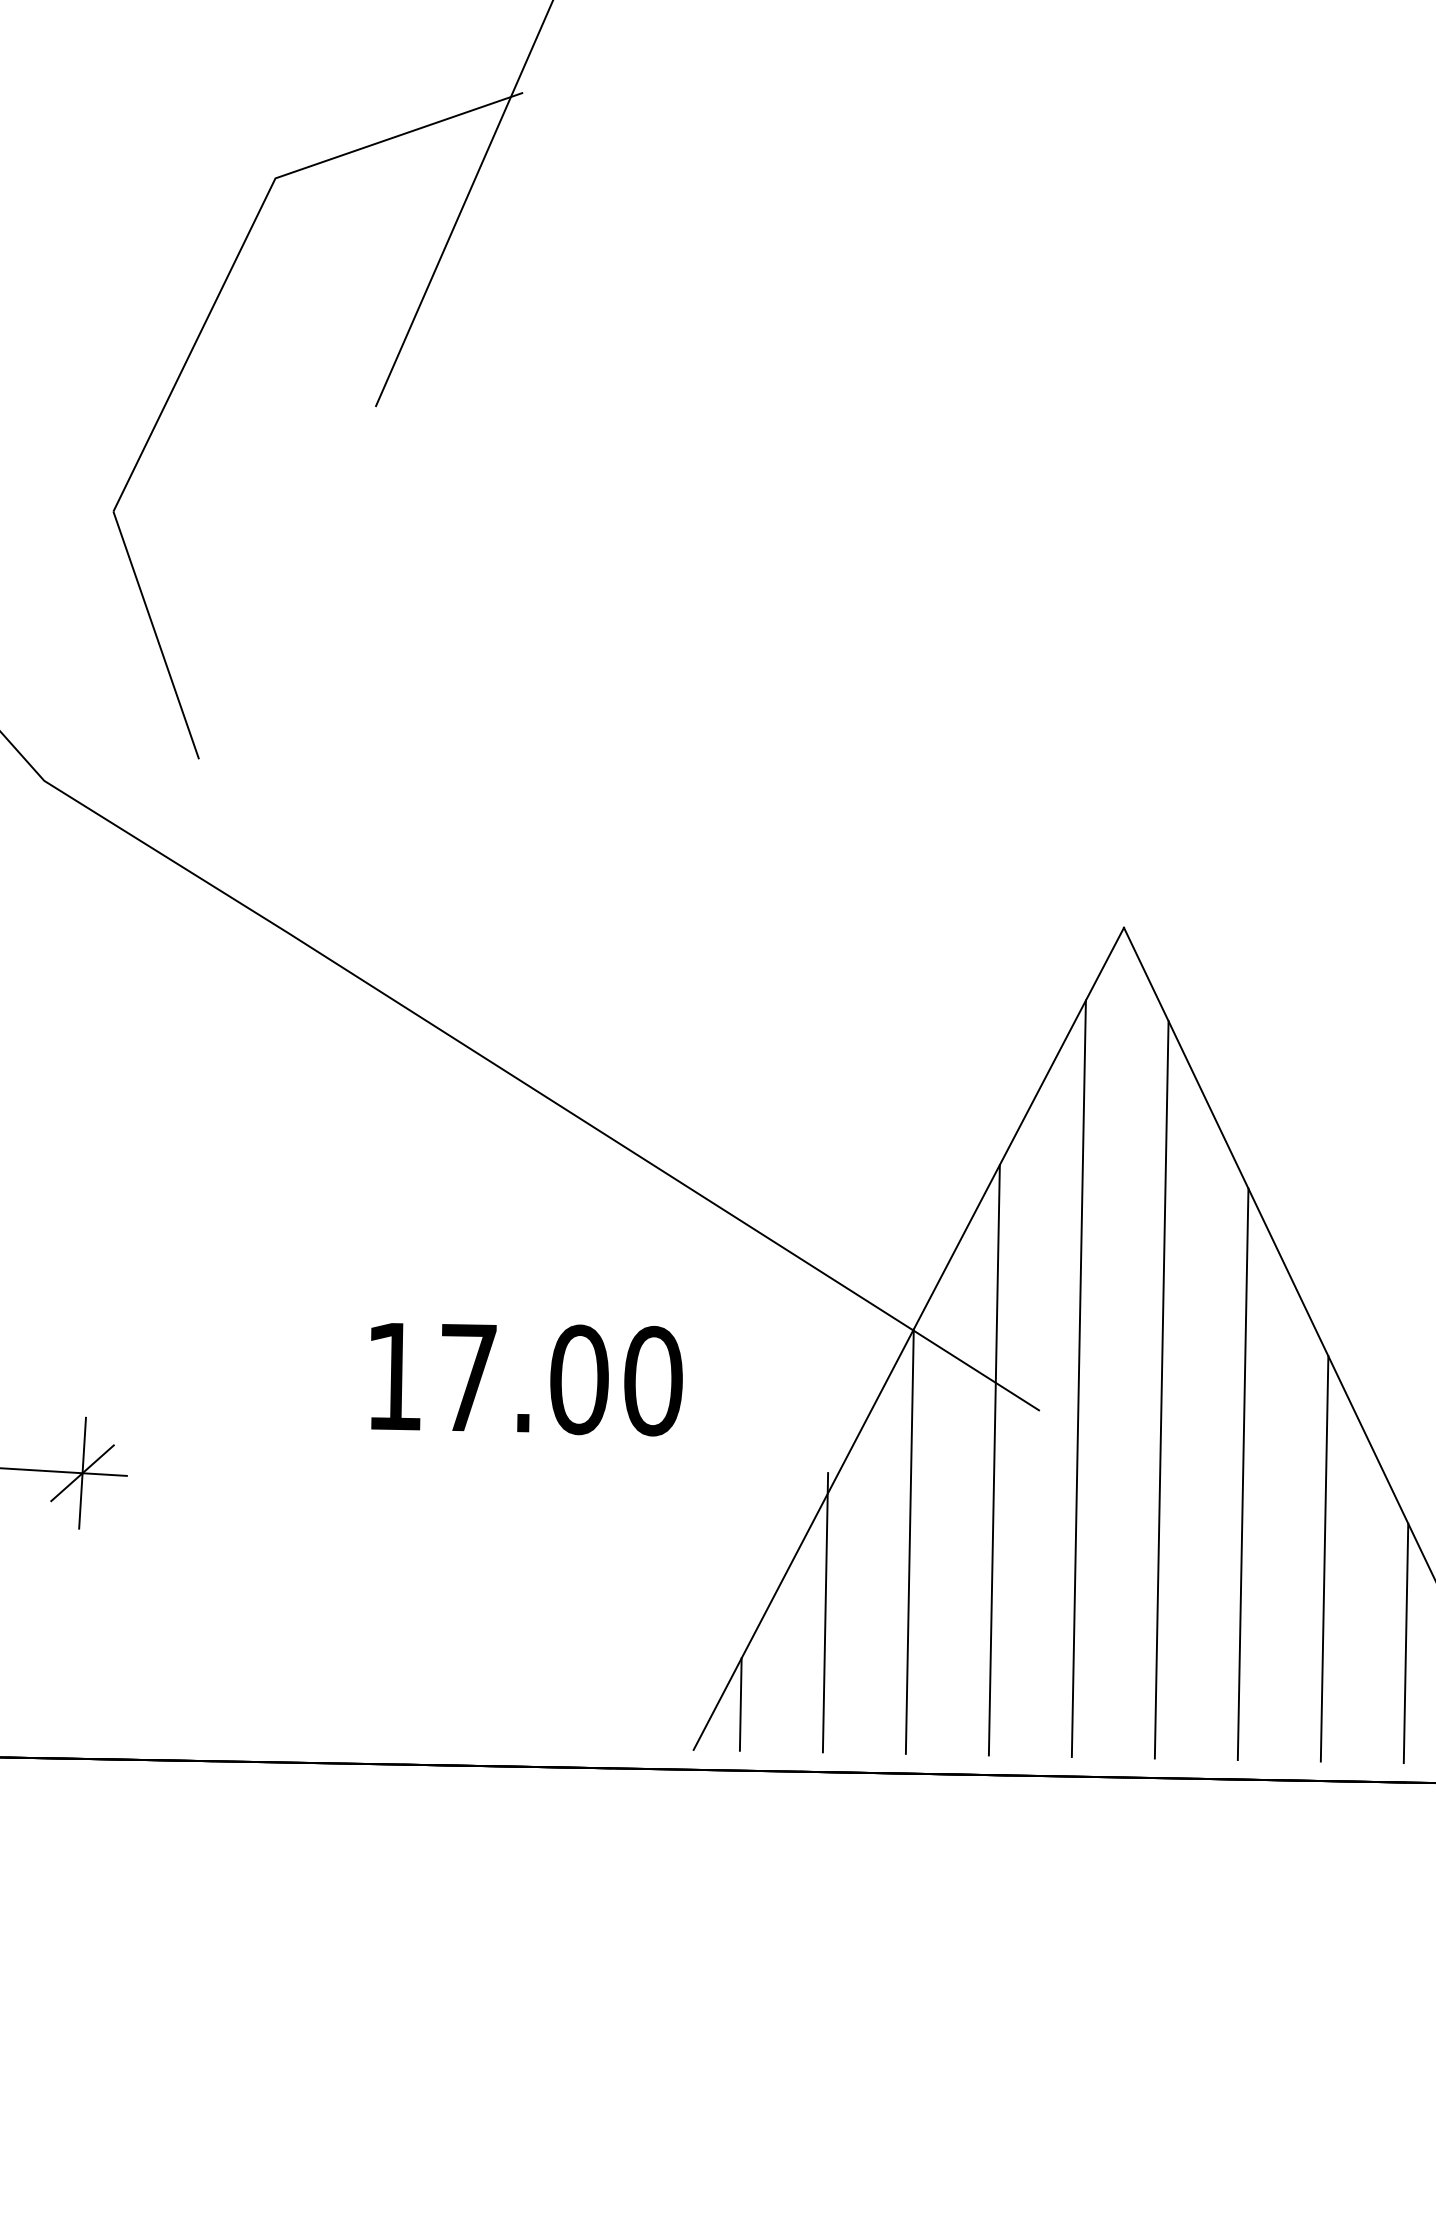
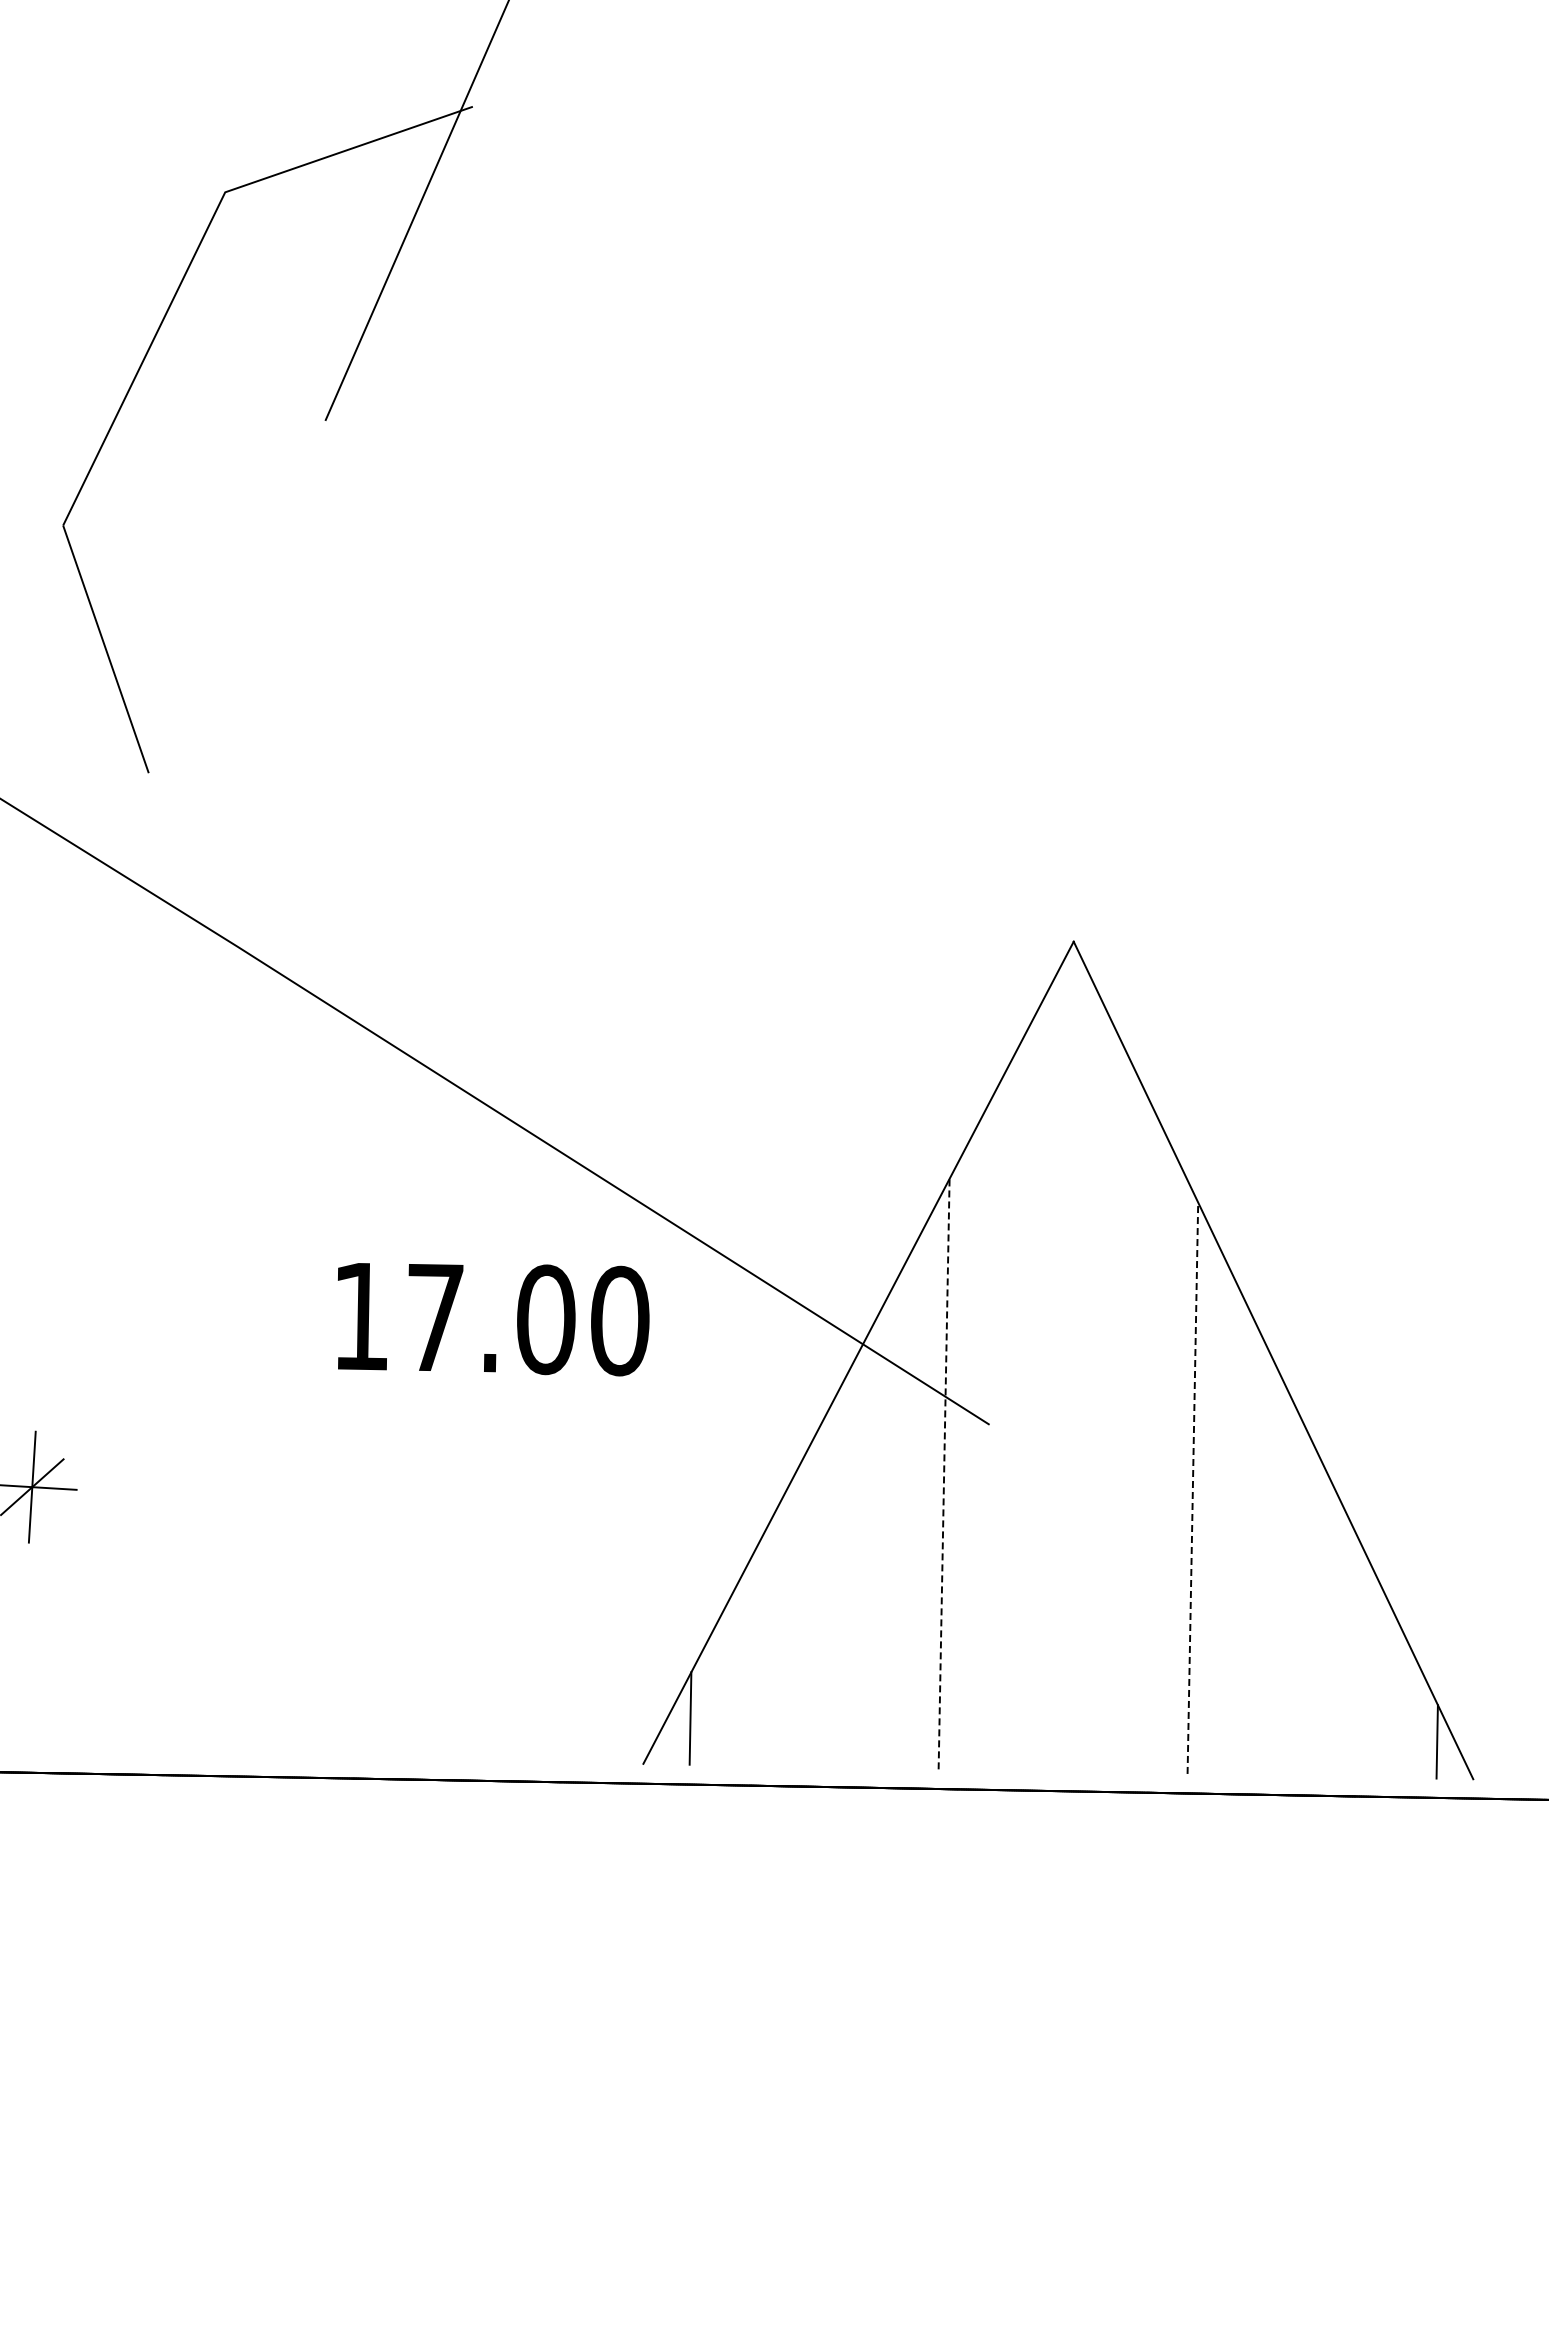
line: (1078, 1378) -> (1028, 1392), removed
text: (526, 1379) -> (493, 1319), moved
line: (1161, 1389) -> (1111, 1403), removed
line: (994, 1459) -> (944, 1473), solid -> dashed
line: (1242, 1474) -> (1192, 1488), solid -> dashed
line: (909, 1541) -> (859, 1555), removed
line: (1324, 1558) -> (1274, 1572), removed
line: (824, 1612) -> (774, 1626), removed
line: (1405, 1643) -> (1355, 1657), removed

